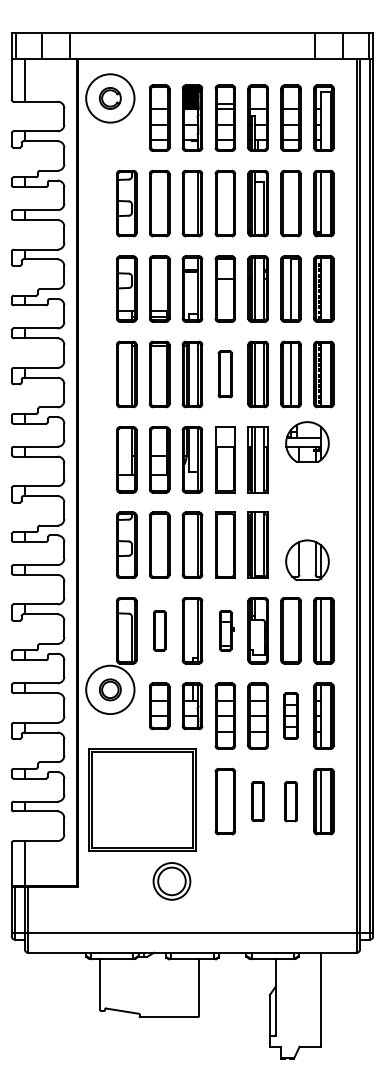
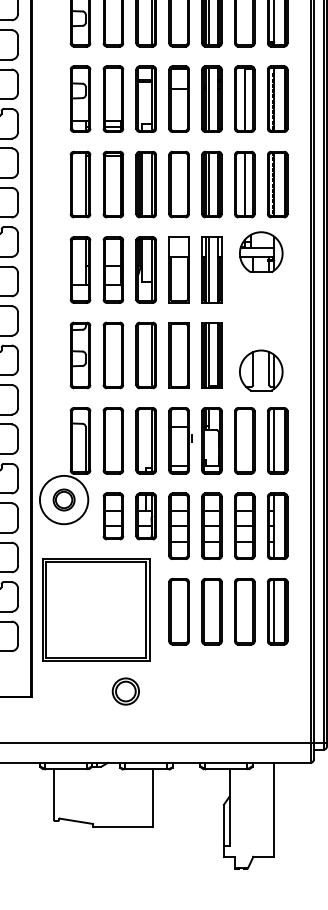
part: (225, 374) -> (179, 184), size x1.43
part: (159, 630) -> (113, 440), size x1.67
part: (226, 630) -> (180, 440), size x1.67
part: (290, 715) -> (244, 525), size x1.43
part: (257, 801) -> (211, 611), size x1.67
part: (290, 801) -> (244, 611), size x1.67
part: (172, 881) -> (126, 691), size x0.71

